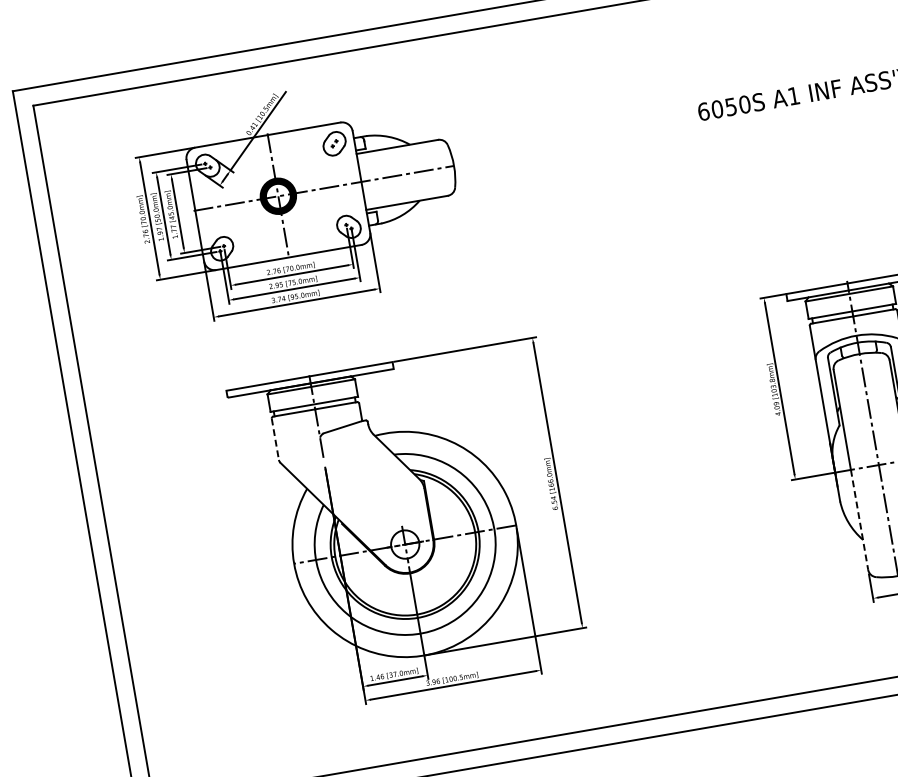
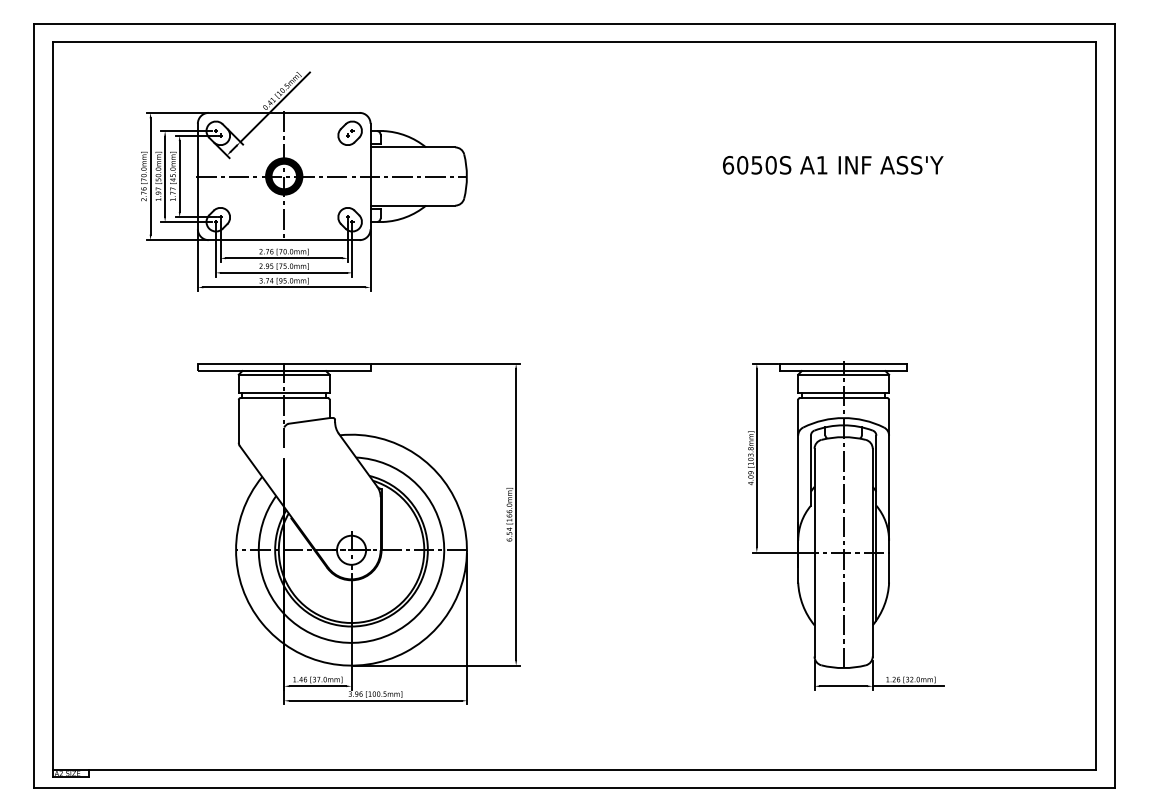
line: (275, 439) -> (238, 421), dashed -> solid
line: (859, 519) -> (814, 604), dashed -> solid

